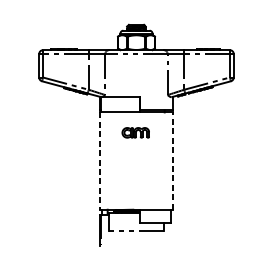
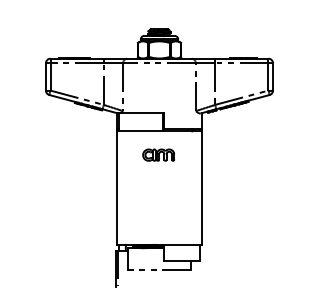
line: (99, 161) -> (116, 188), dashed -> solid
line: (173, 161) -> (202, 188), dashed -> solid

